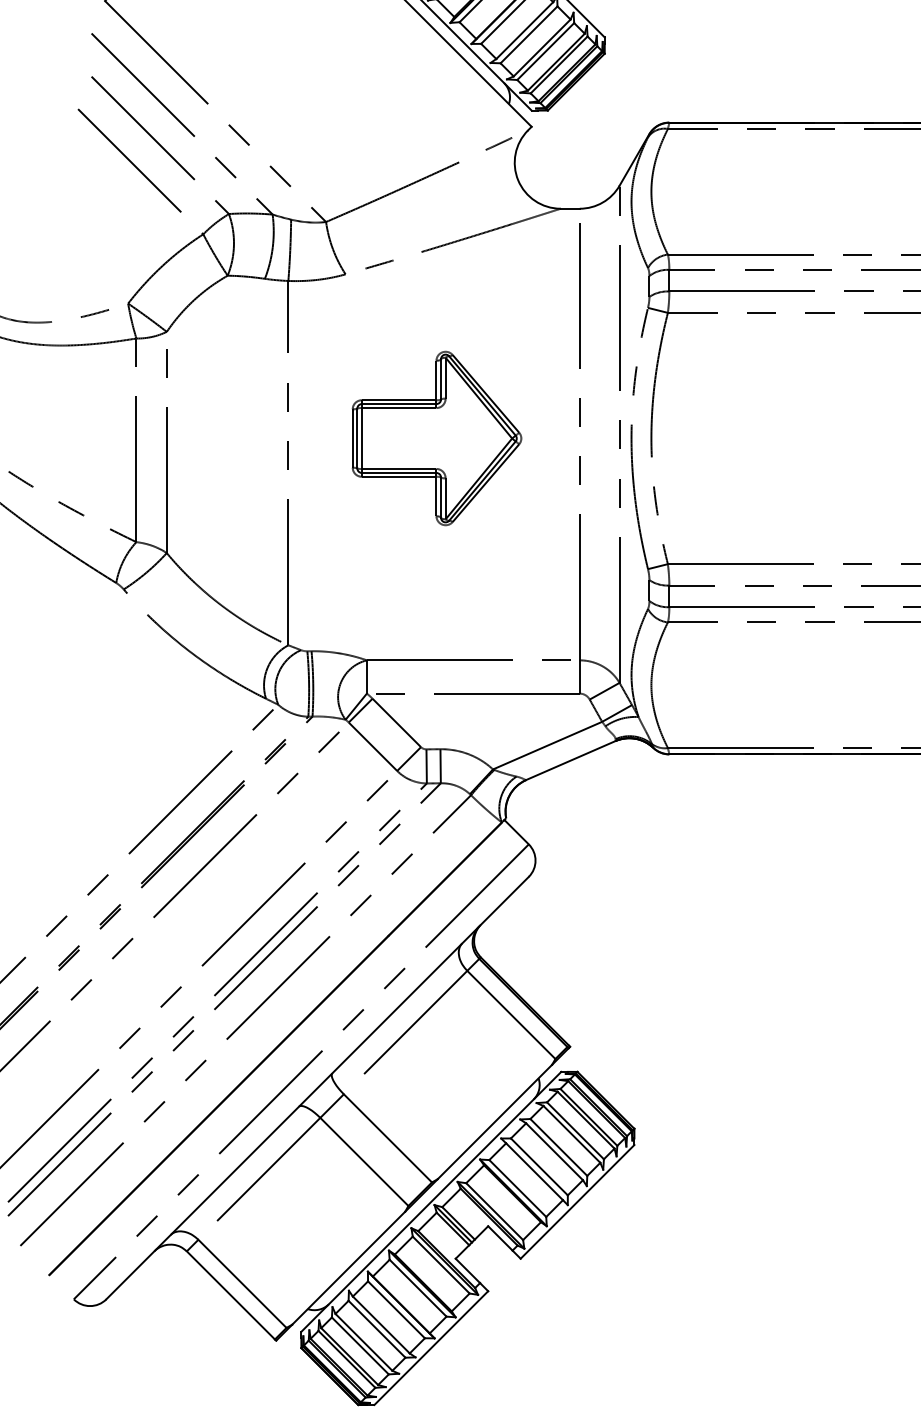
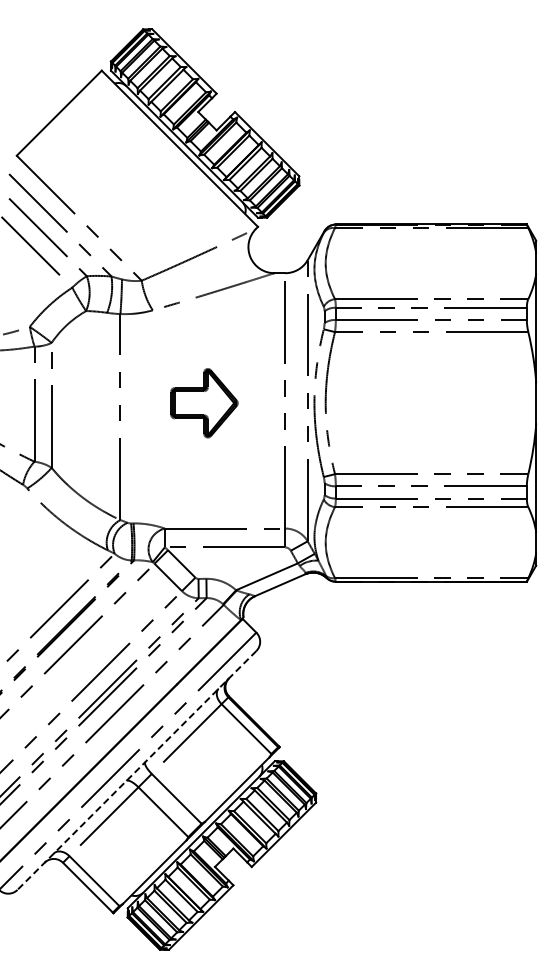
part: (437, 439) -> (204, 403), size x0.7
line: (316, 1088) -> (136, 770), solid -> dashed

